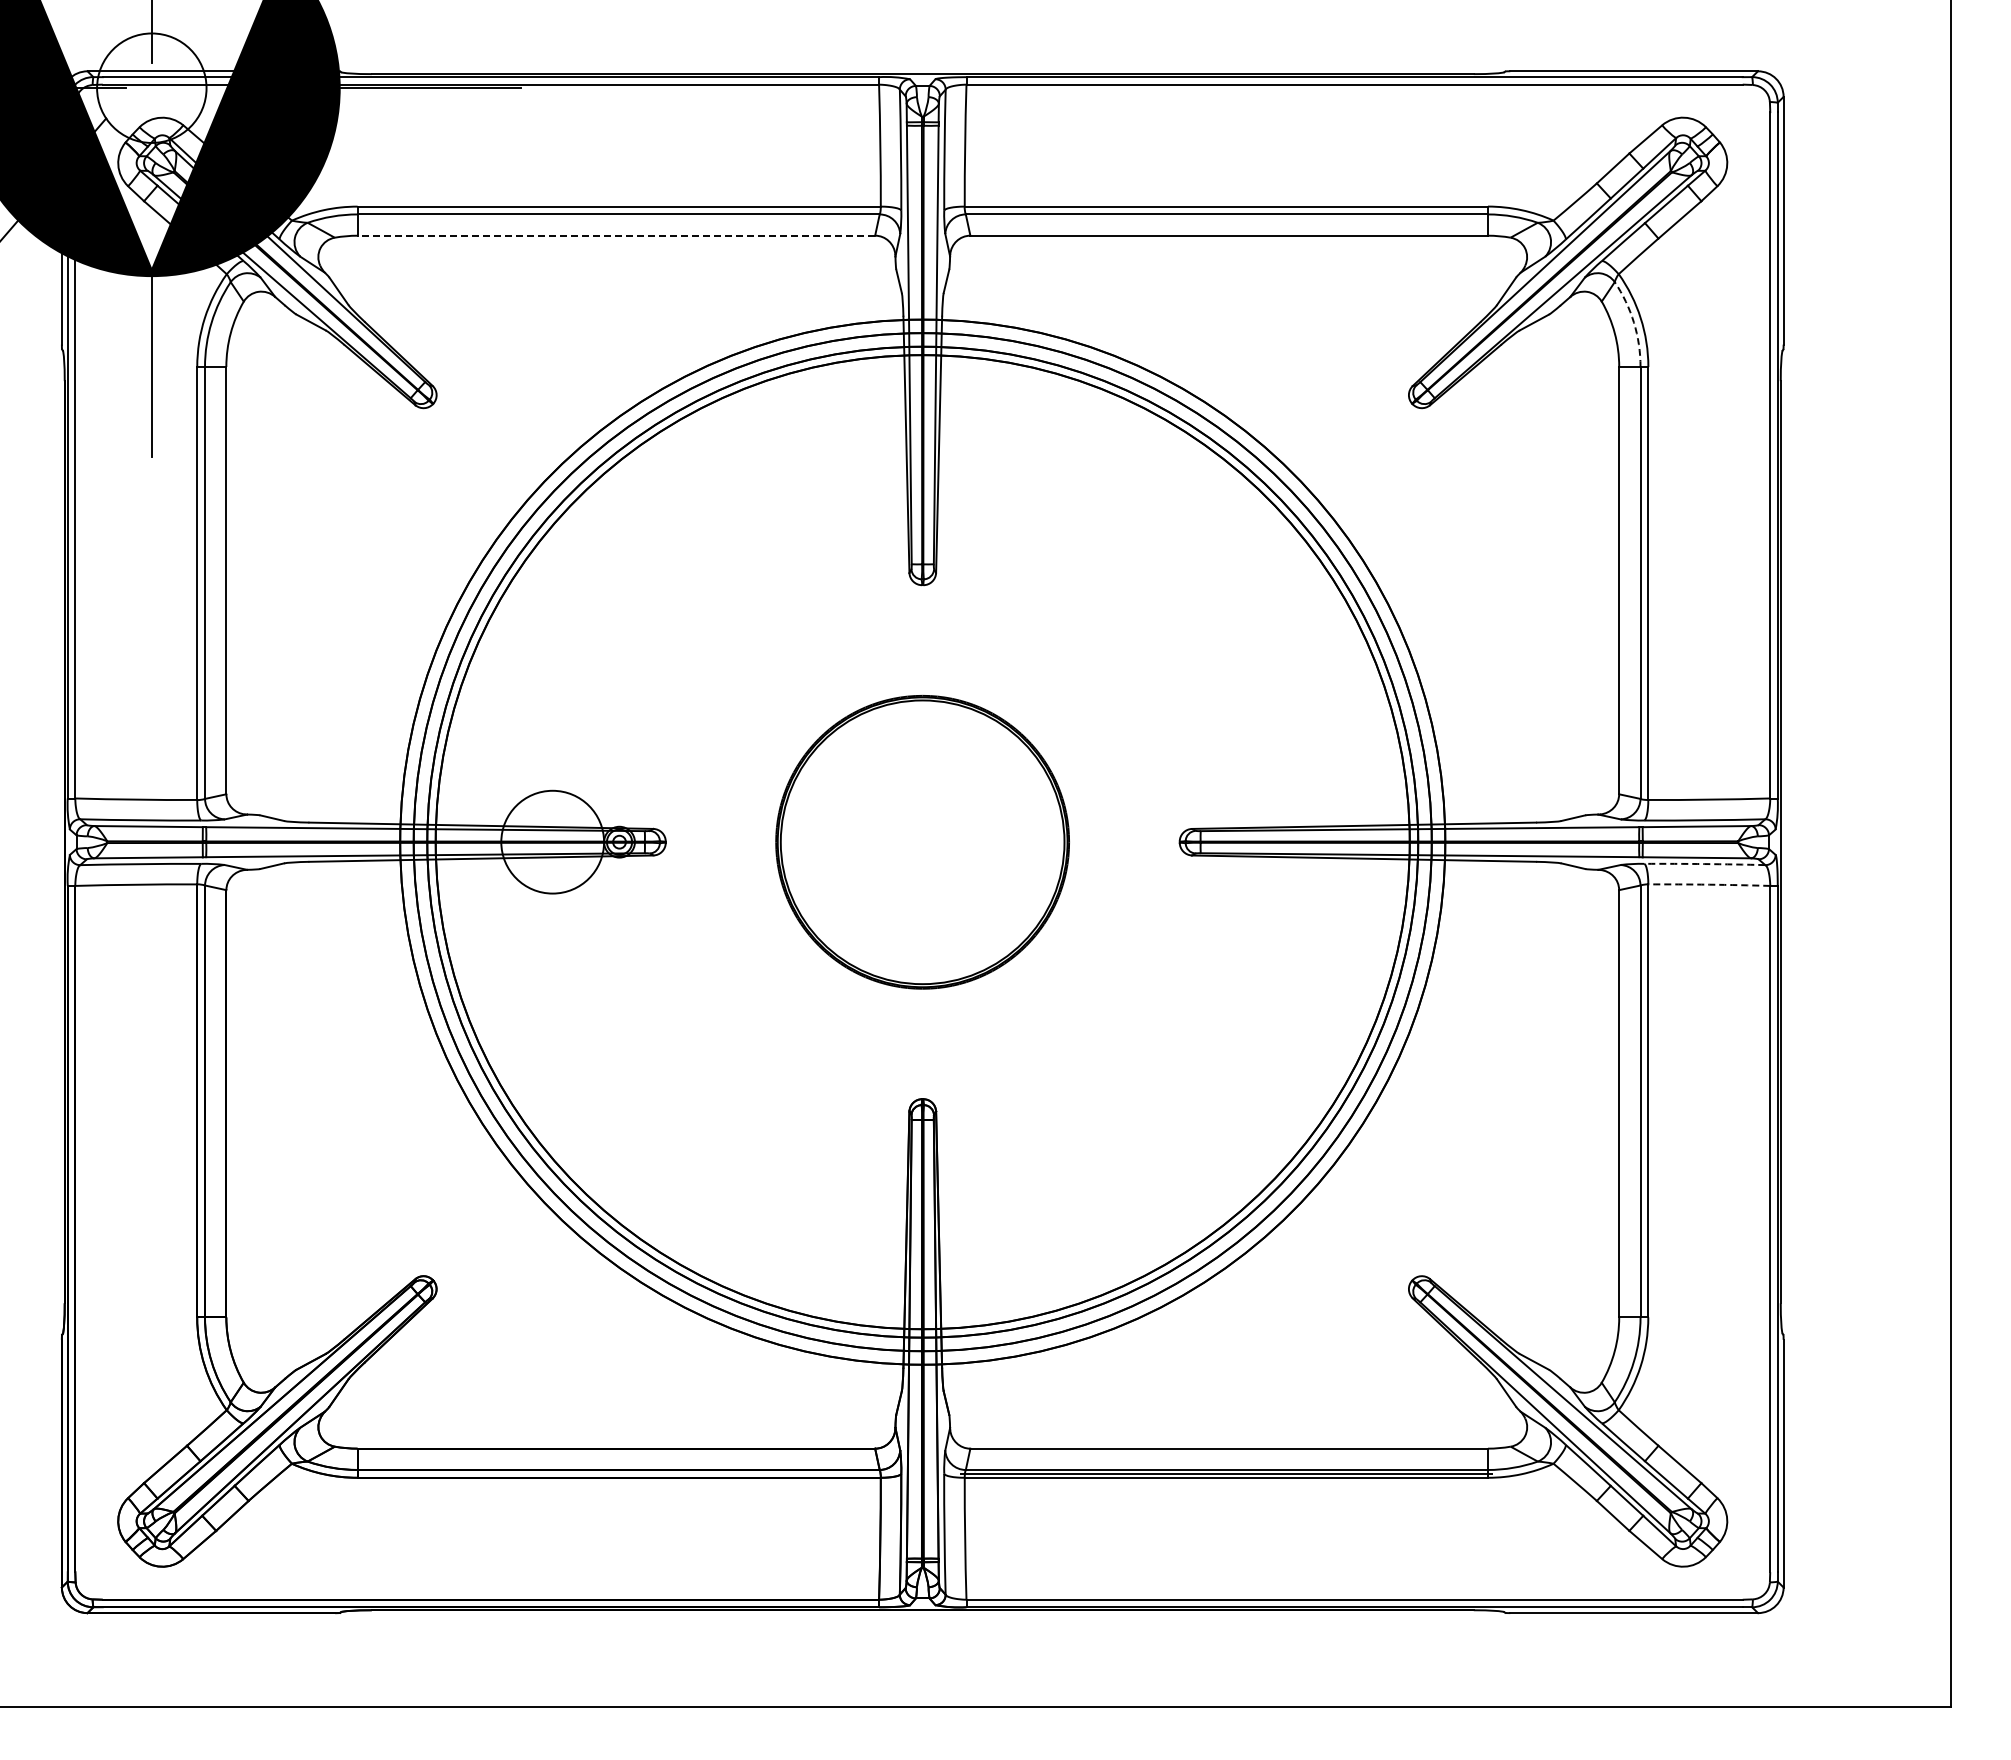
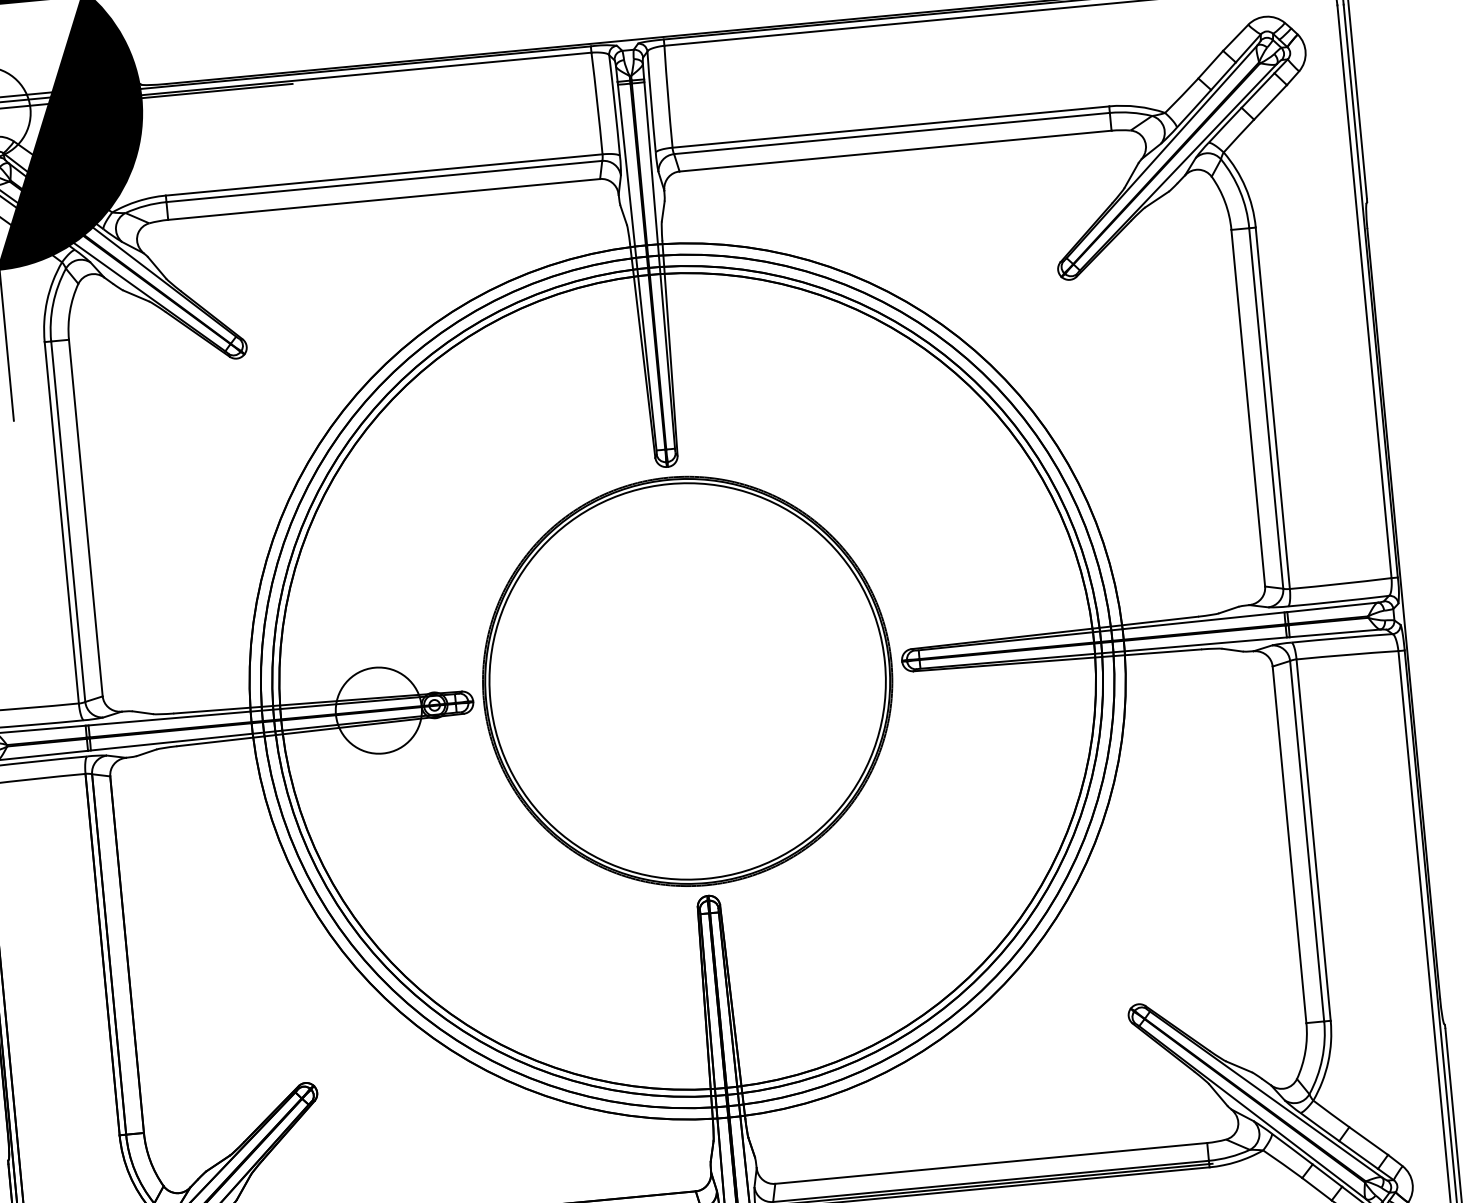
line: (616, 235) -> (384, 199), dashed -> solid
arc: (1633, 322) -> (1239, 191), dashed -> solid
part: (922, 842) -> (687, 681), size x1.67
arc: (1704, 864) -> (1341, 638), dashed -> solid
arc: (1709, 884) -> (1347, 654), dashed -> solid

